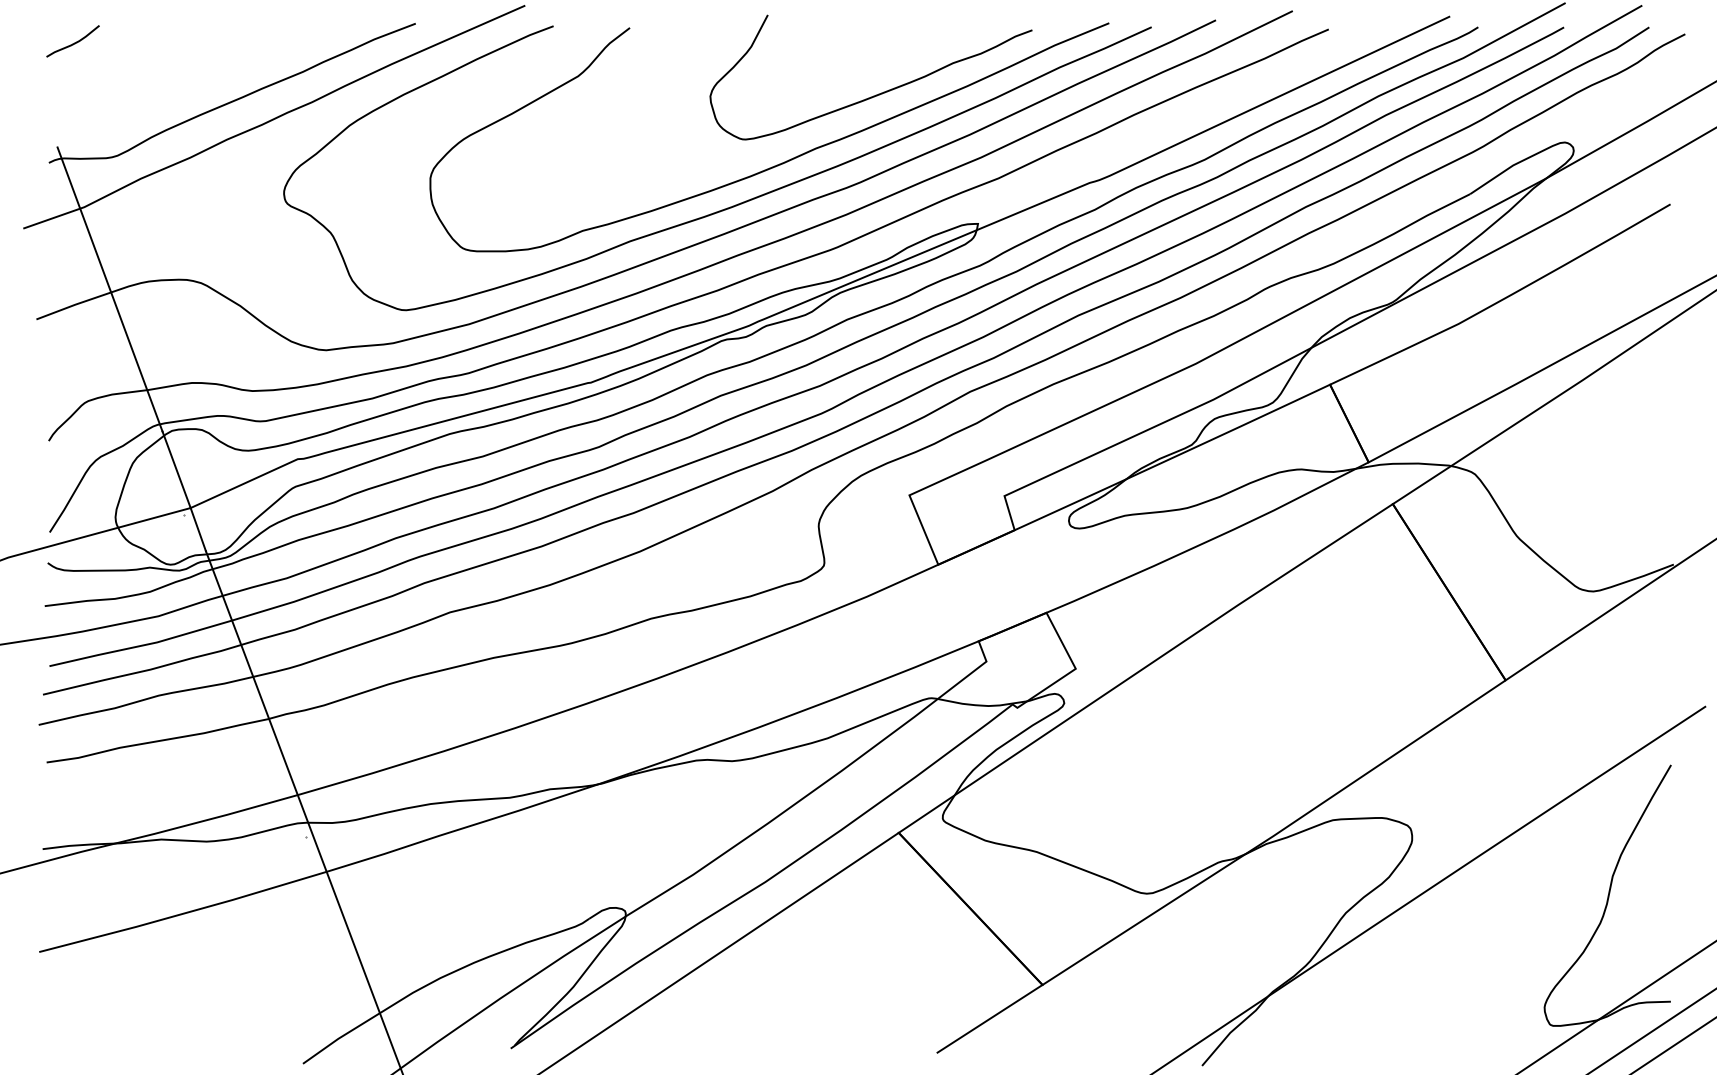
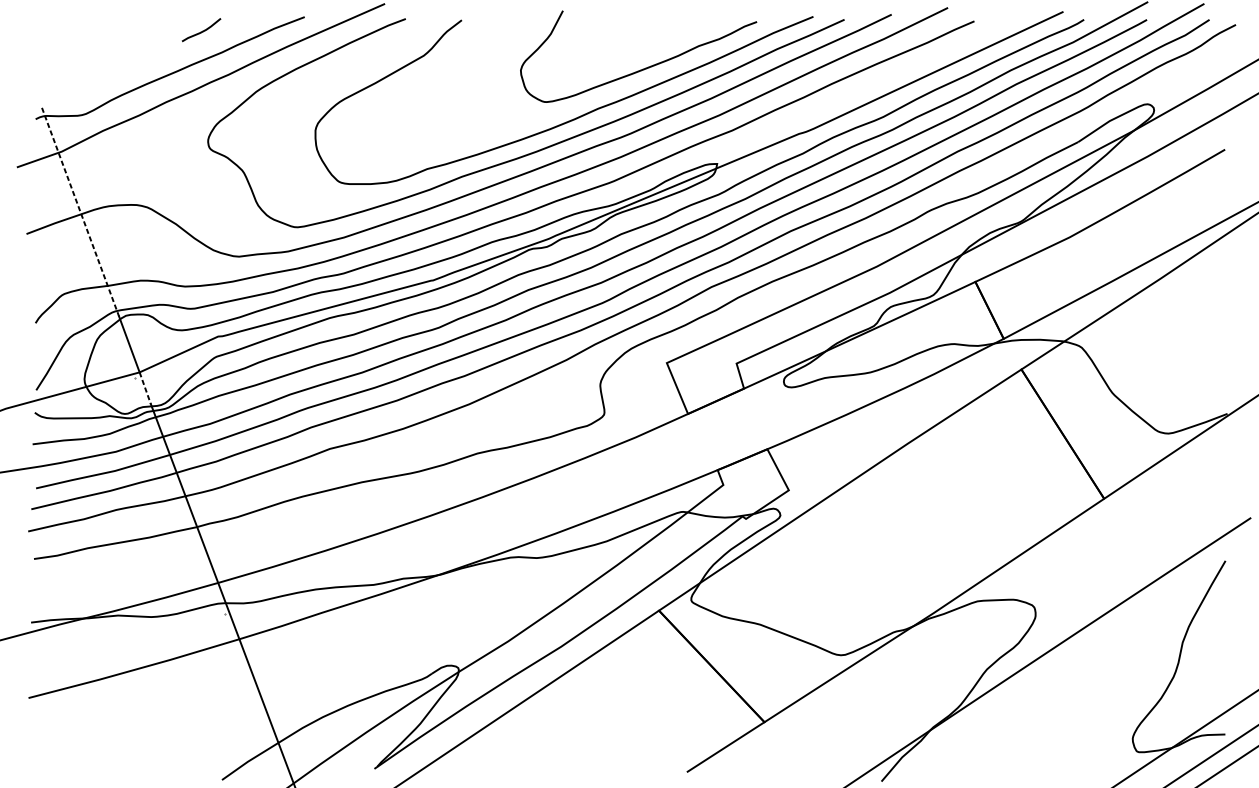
curve: (72, 43) -> (201, 31), moved
line: (110, 289) -> (80, 212), solid -> dashed
line: (198, 529) -> (145, 388), solid -> dashed

